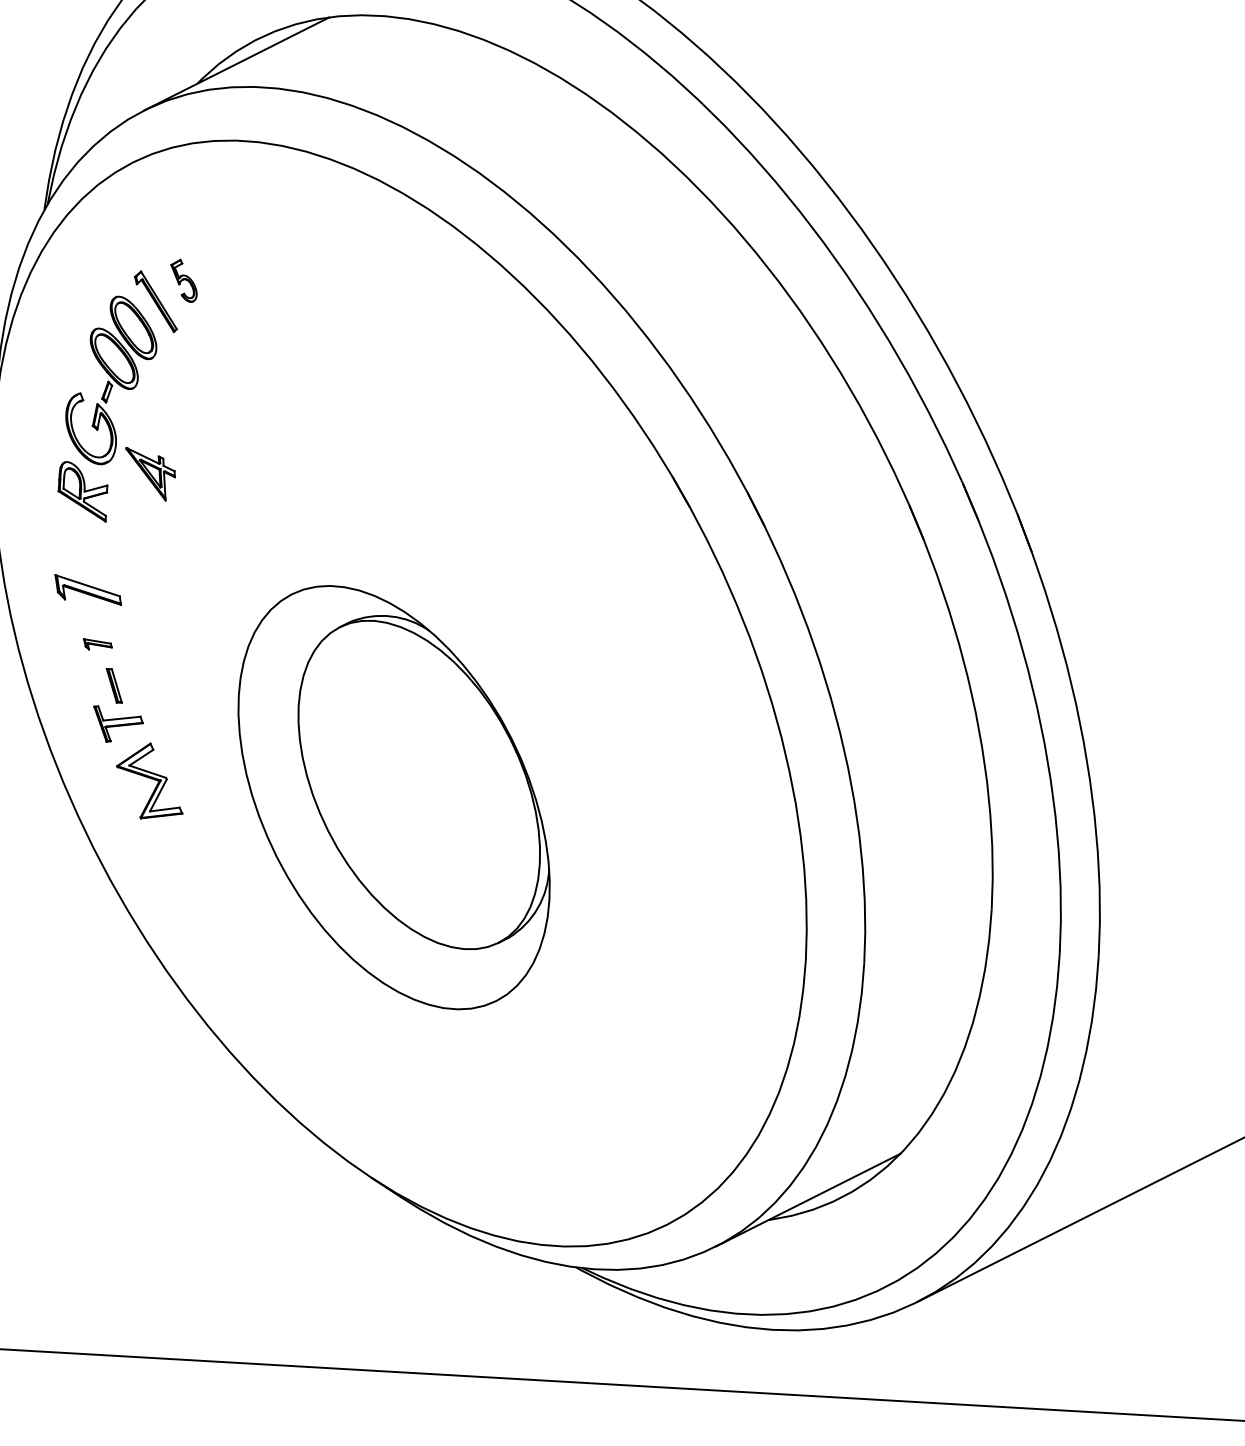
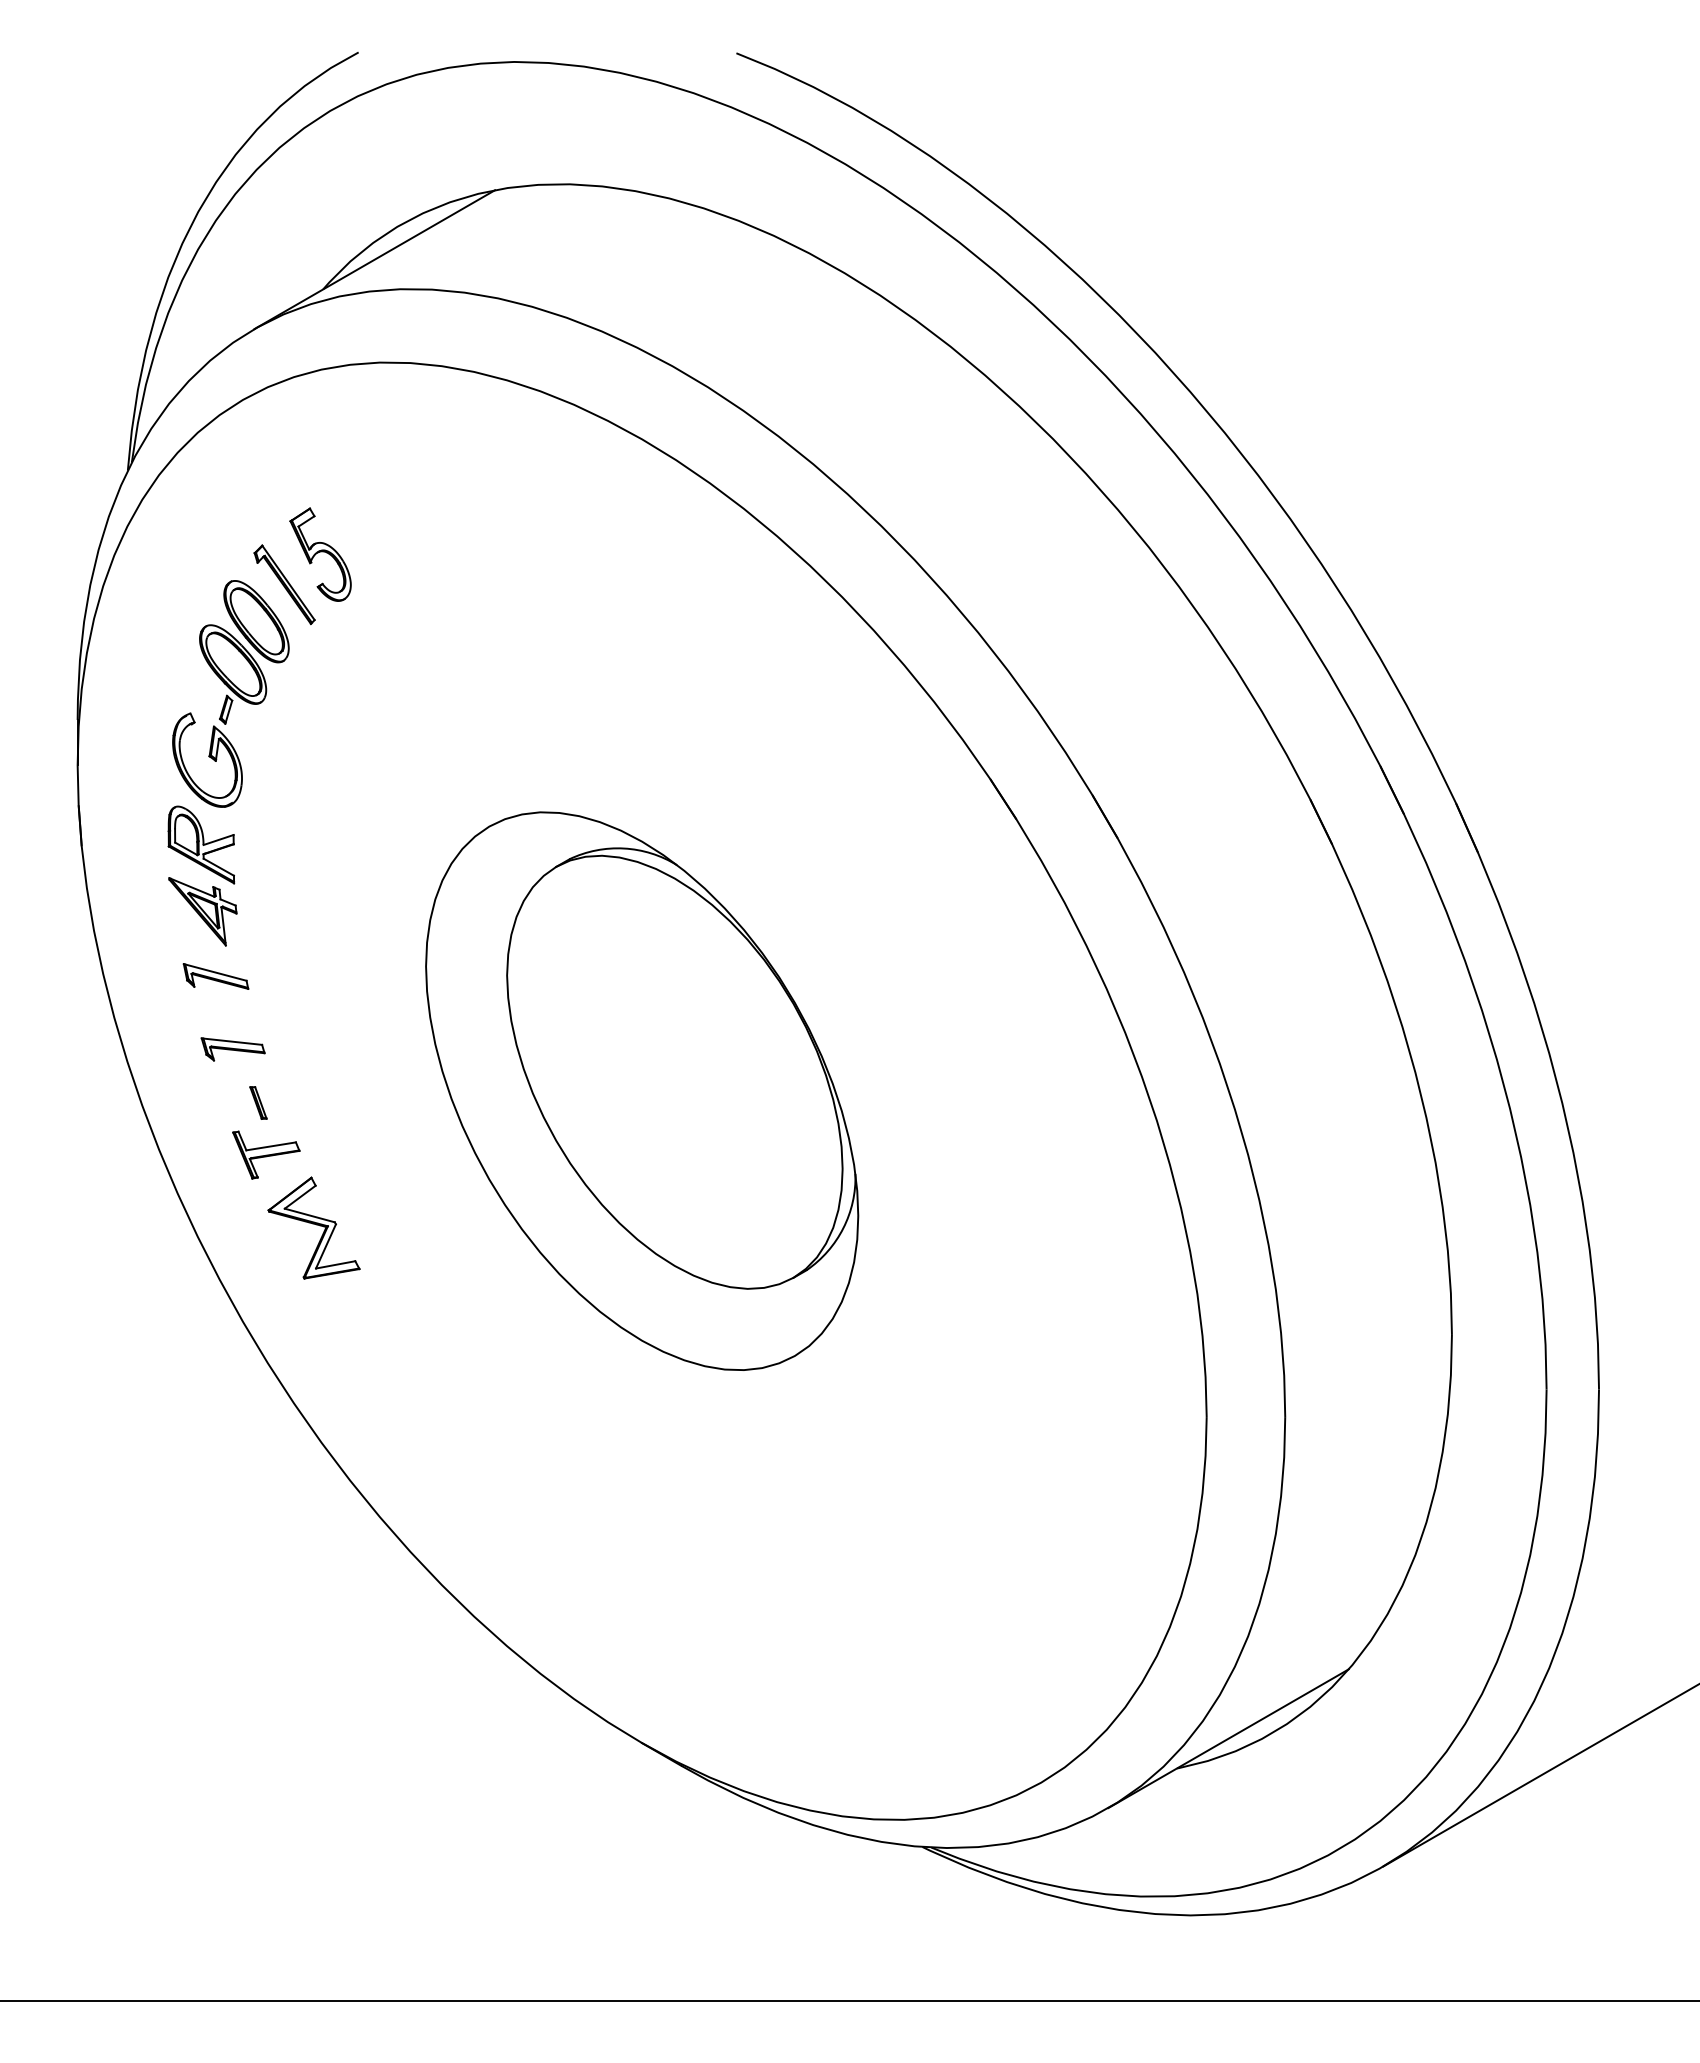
part: (183, 280) -> (320, 554), size x1.67
part: (149, 474) -> (202, 911), moved
part: (87, 589) -> (215, 976), size x0.71
part: (97, 644) -> (232, 1049), size x1.67
part: (114, 685) -> (258, 1102), size x0.71
part: (394, 797) -> (642, 1090), moved

